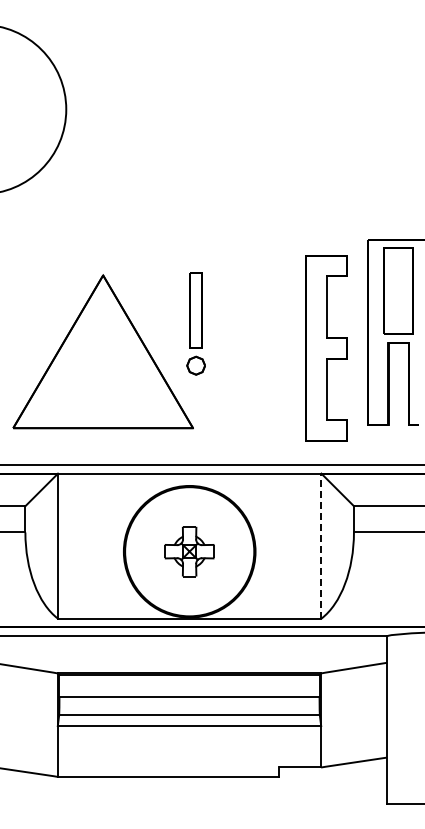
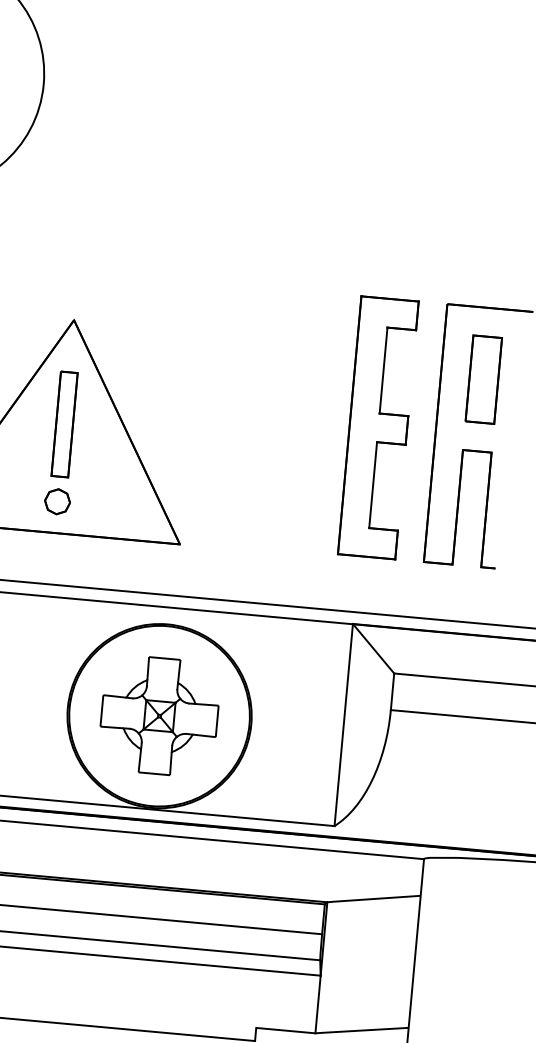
part: (398, 290) -> (483, 378), size x0.71
part: (195, 323) -> (61, 442), moved
part: (326, 348) -> (377, 428), moved
line: (321, 546) -> (343, 725), dashed -> solid
part: (189, 551) -> (159, 715), size x1.67

